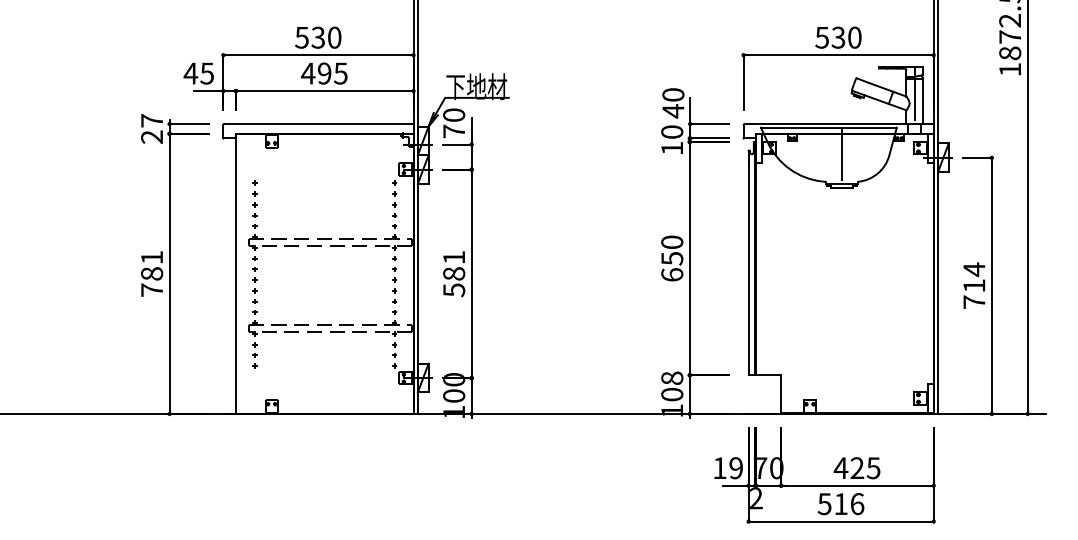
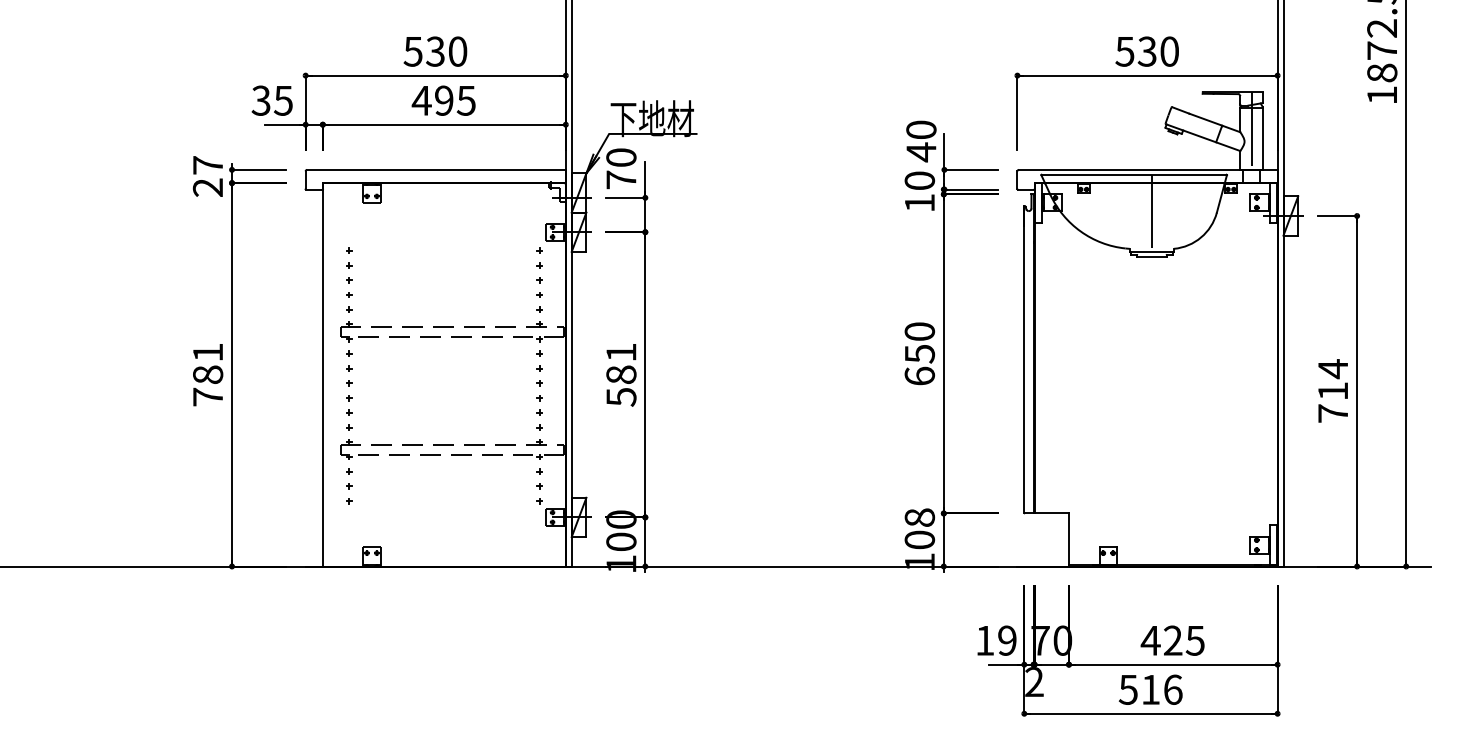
text: (190, 73) -> (260, 100), 45 -> 35

